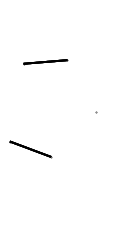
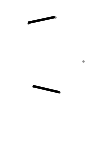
line: (45, 62) -> (41, 20), moved

